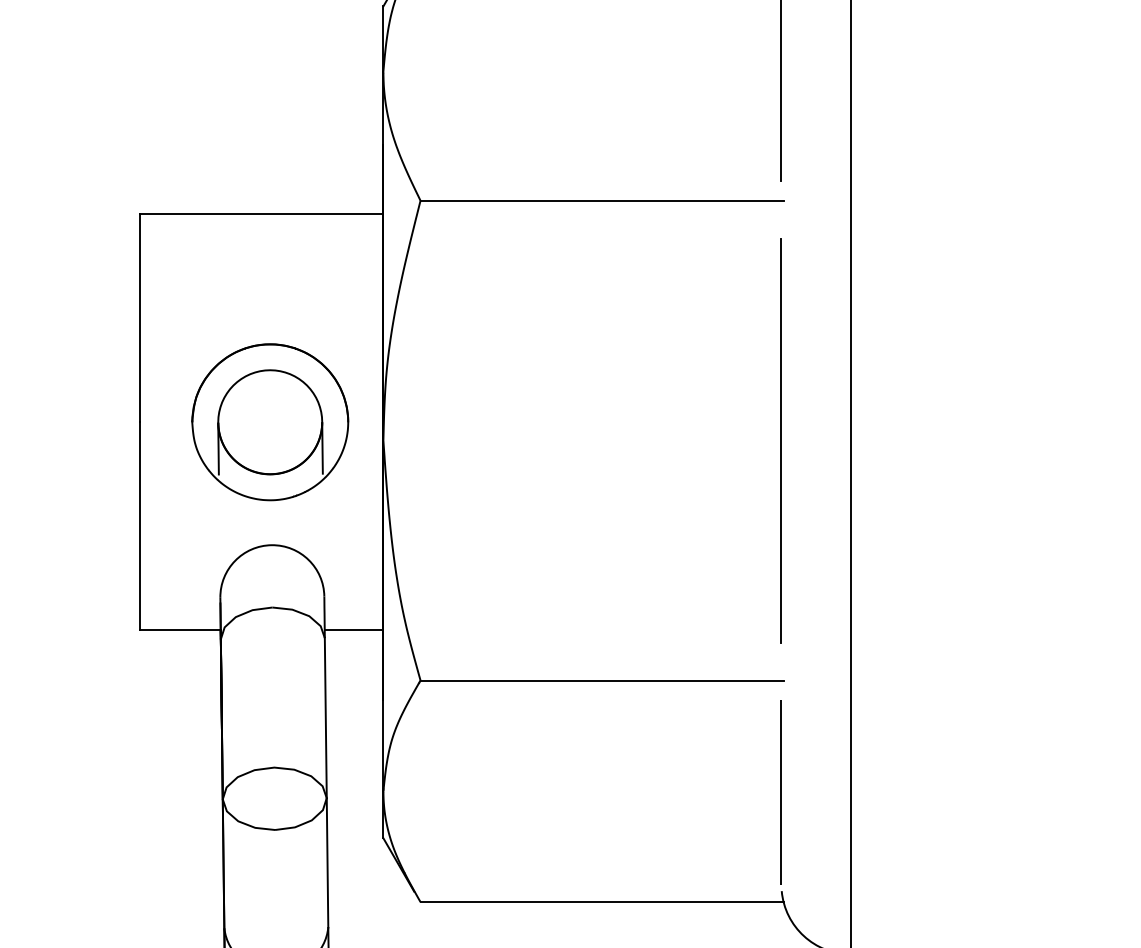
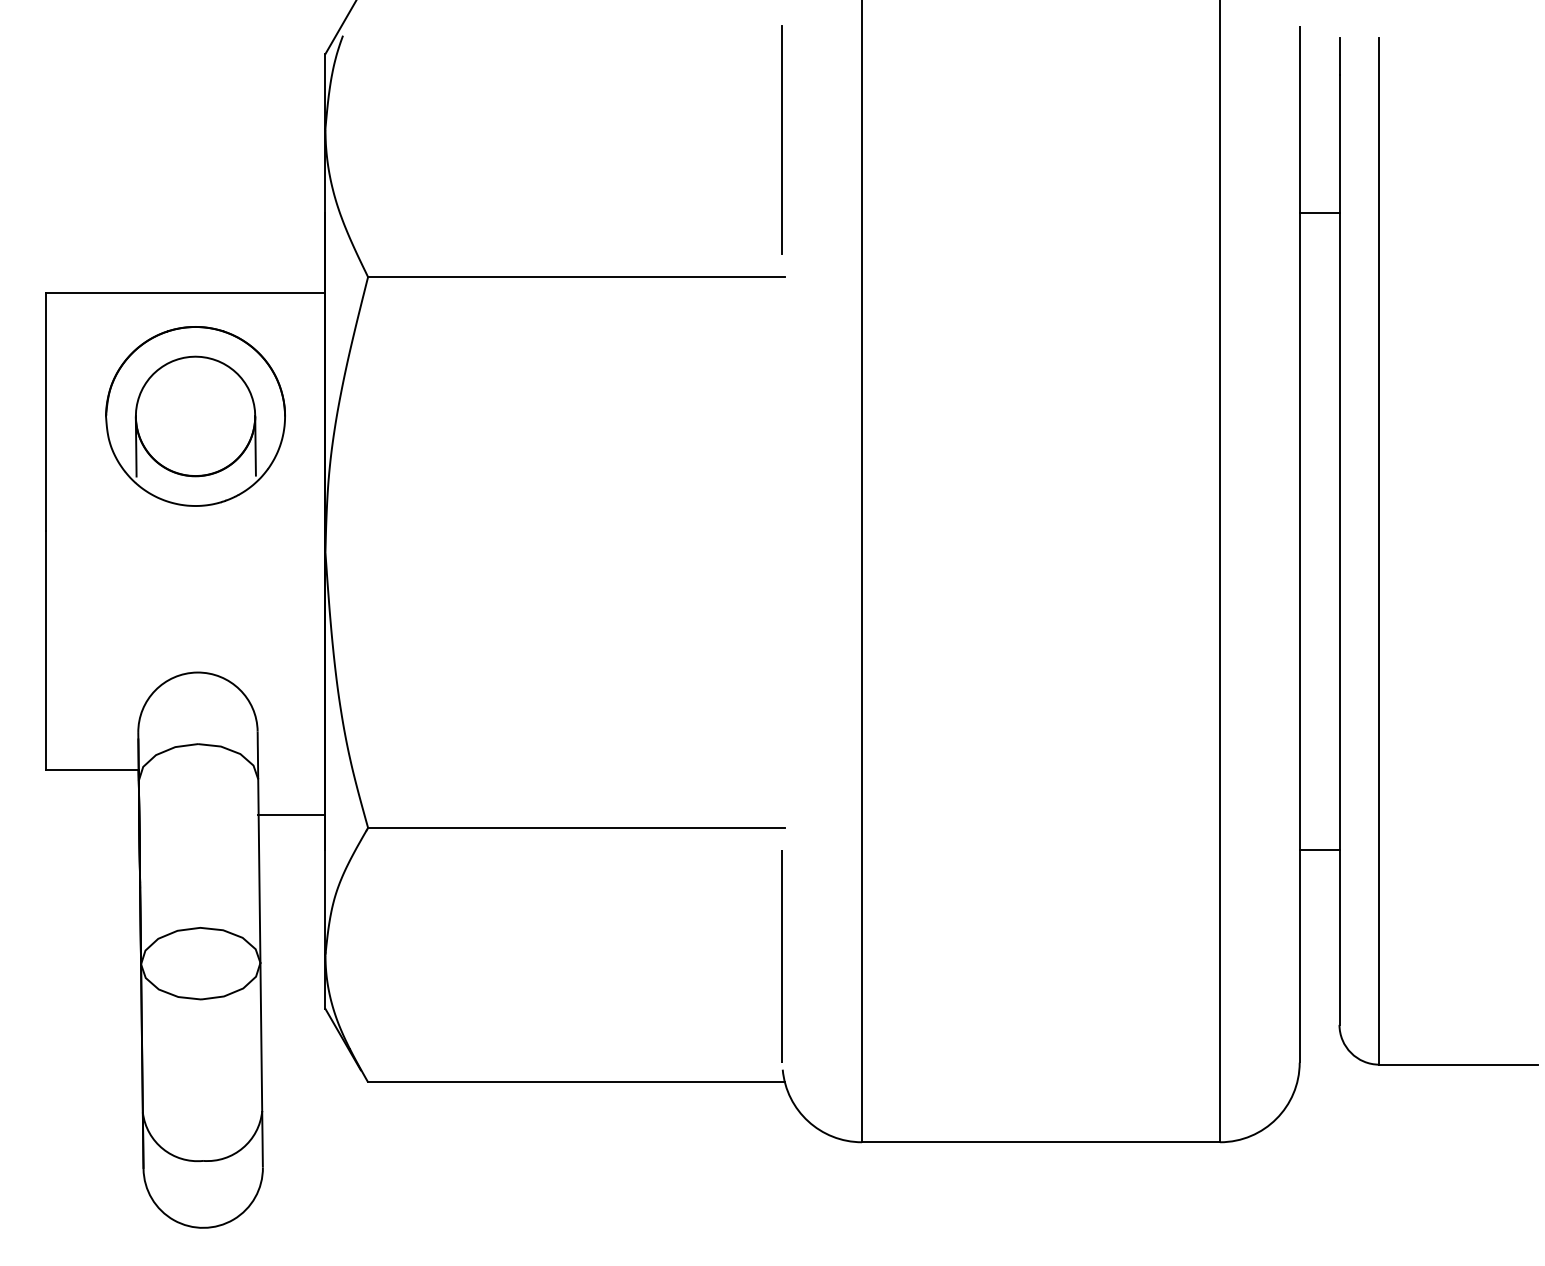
part: (270, 422) -> (195, 416), moved
line: (781, 440) -> (782, 552), removed
line: (353, 630) -> (291, 815), moved

